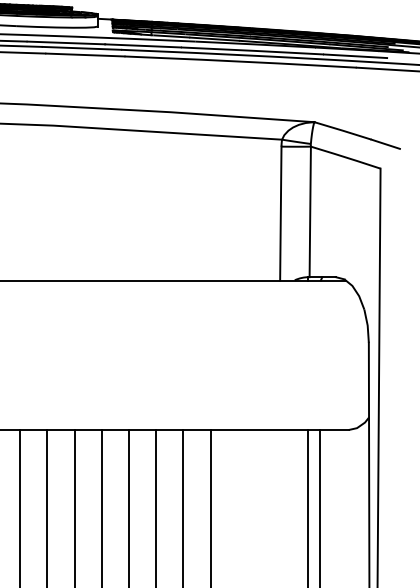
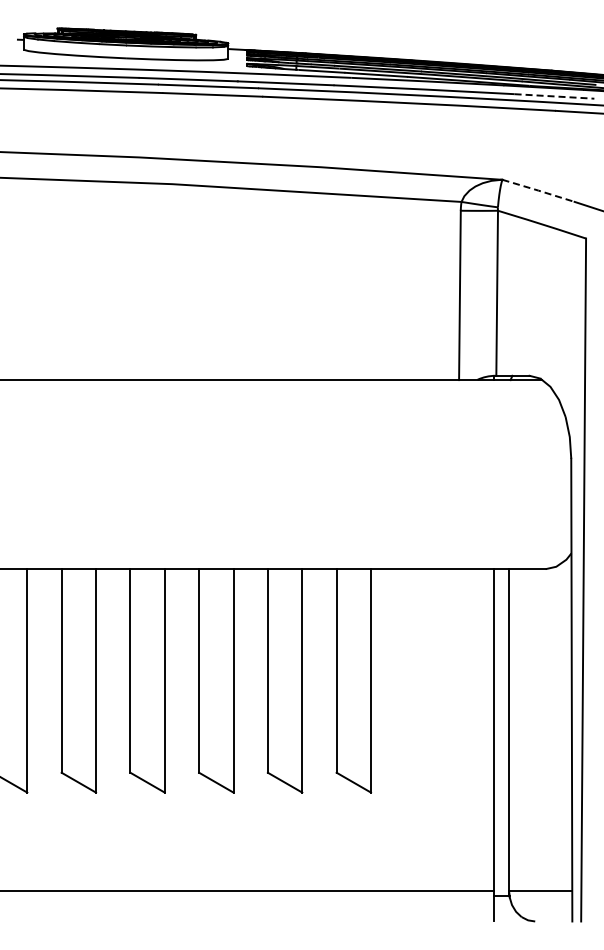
line: (355, 56) -> (554, 96), solid -> dashed
line: (342, 130) -> (538, 190), solid -> dashed

